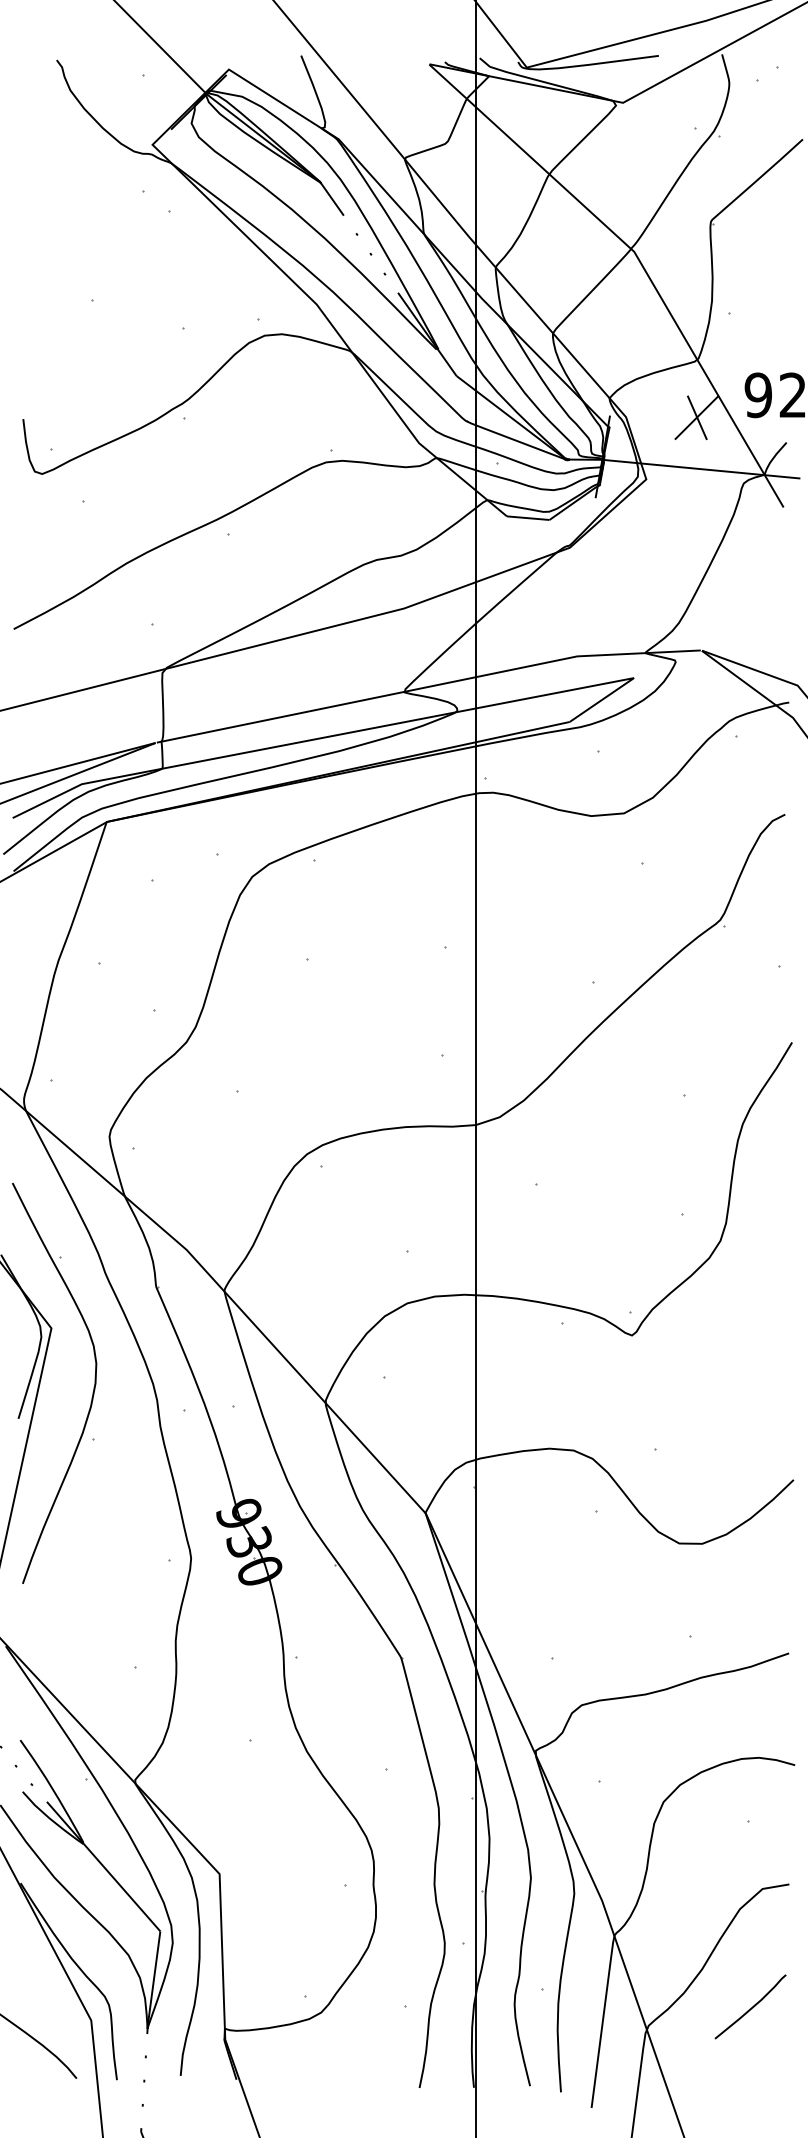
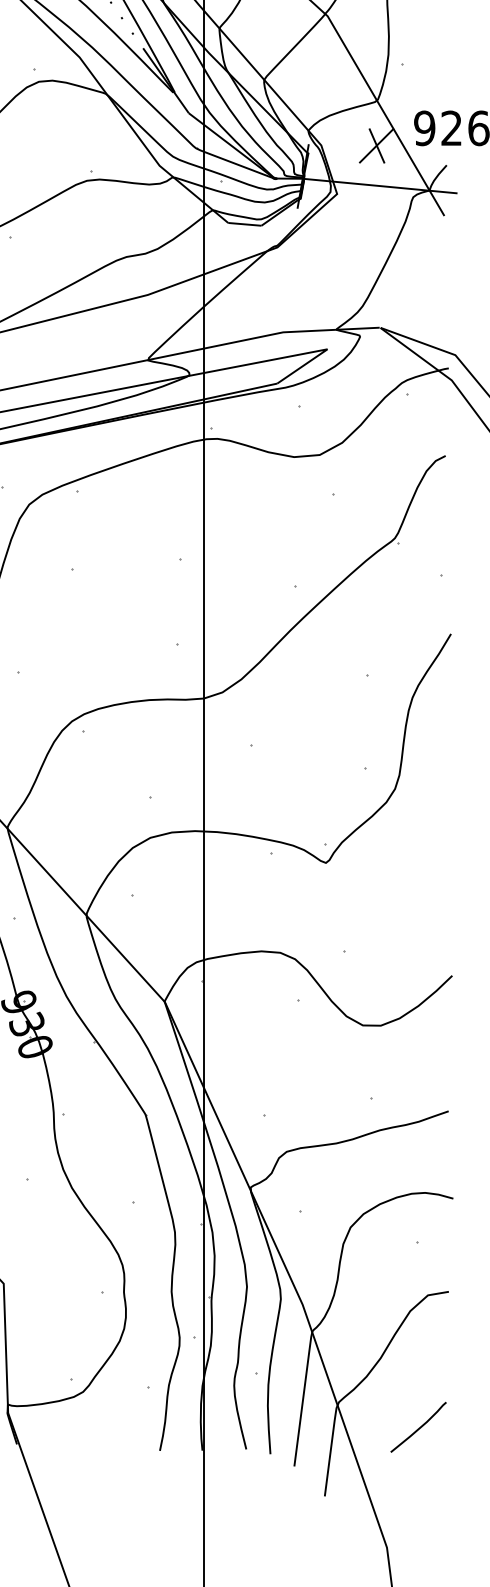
curve: (751, 2007) -> (419, 1427), moved

